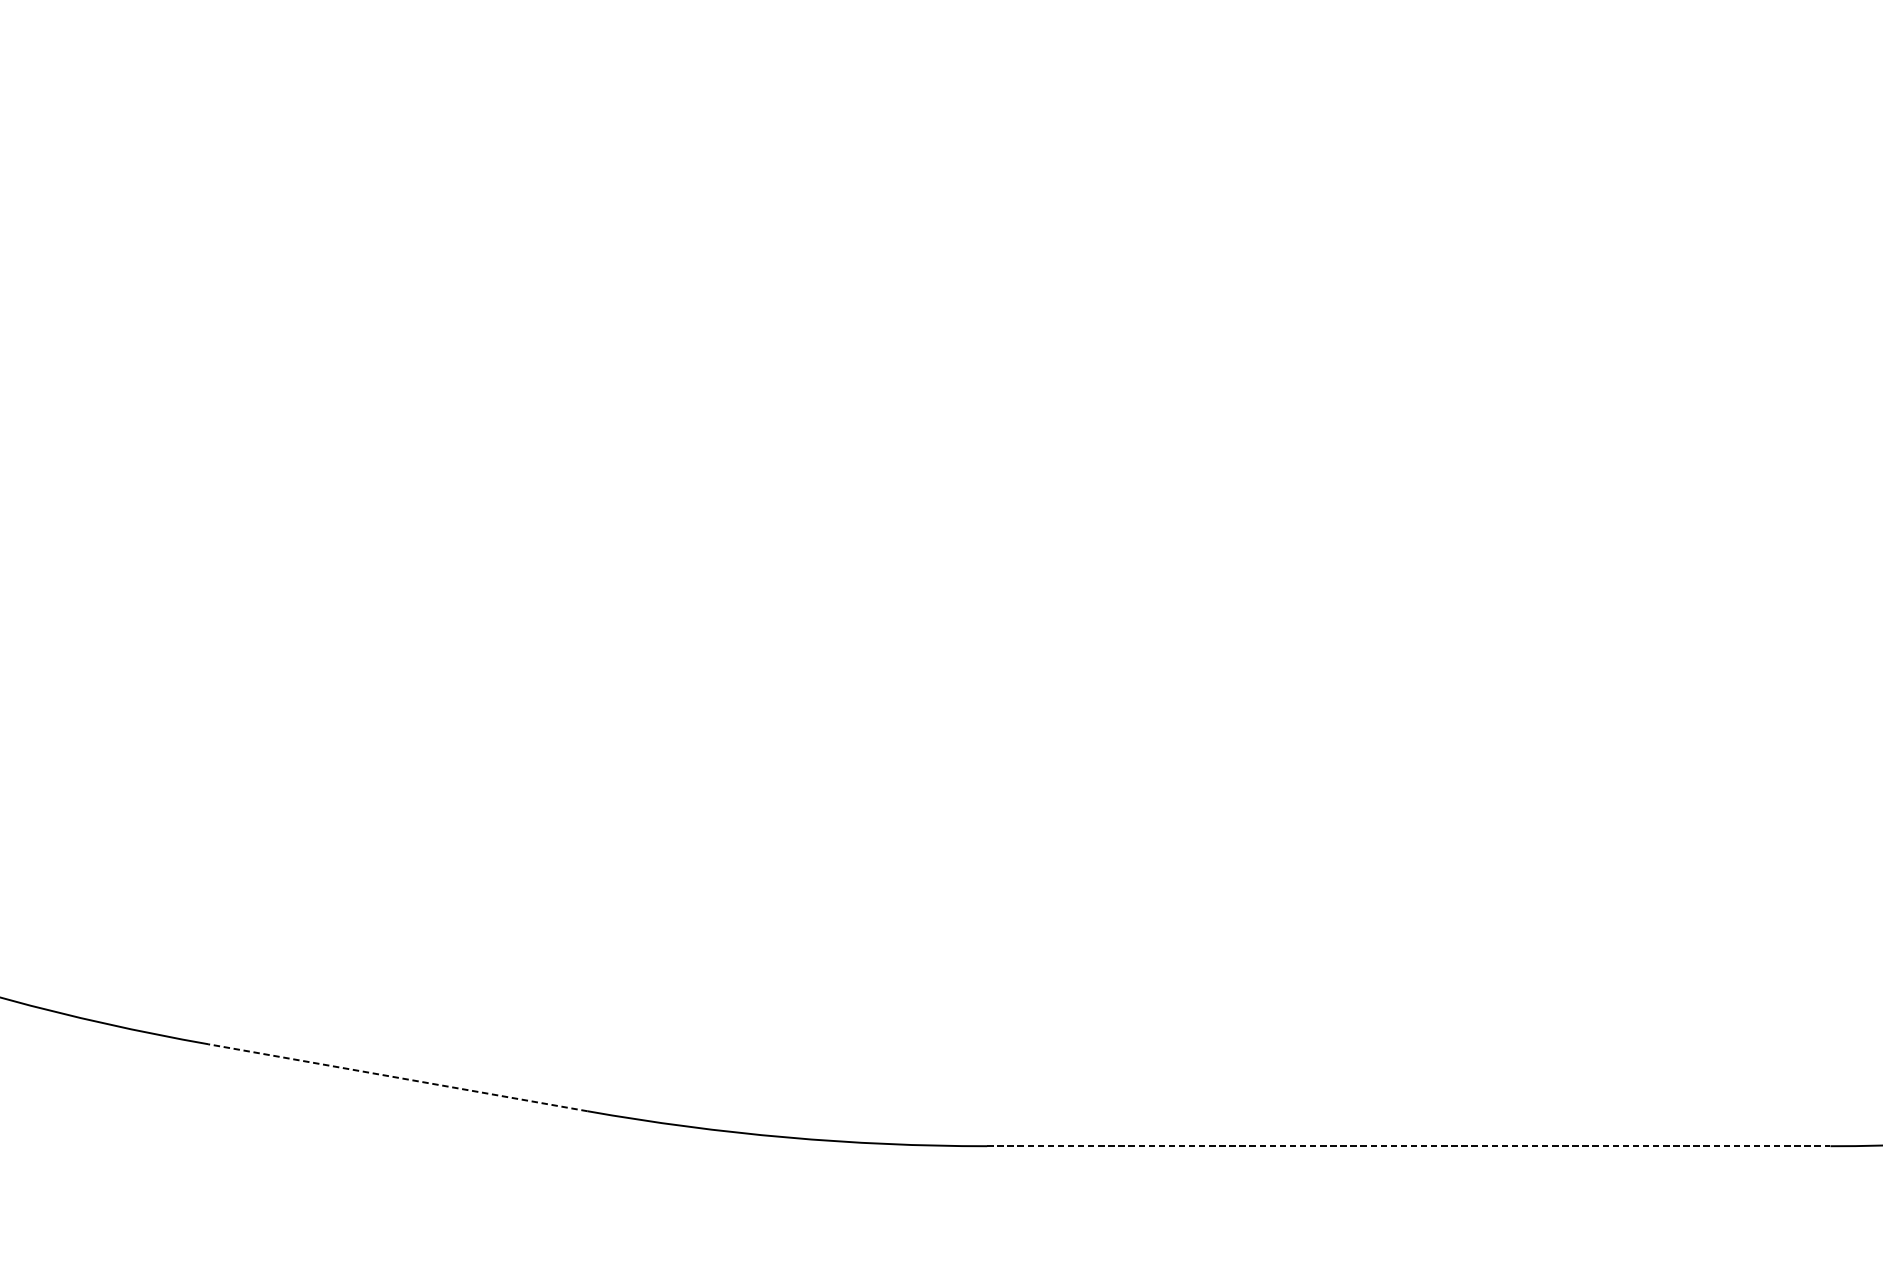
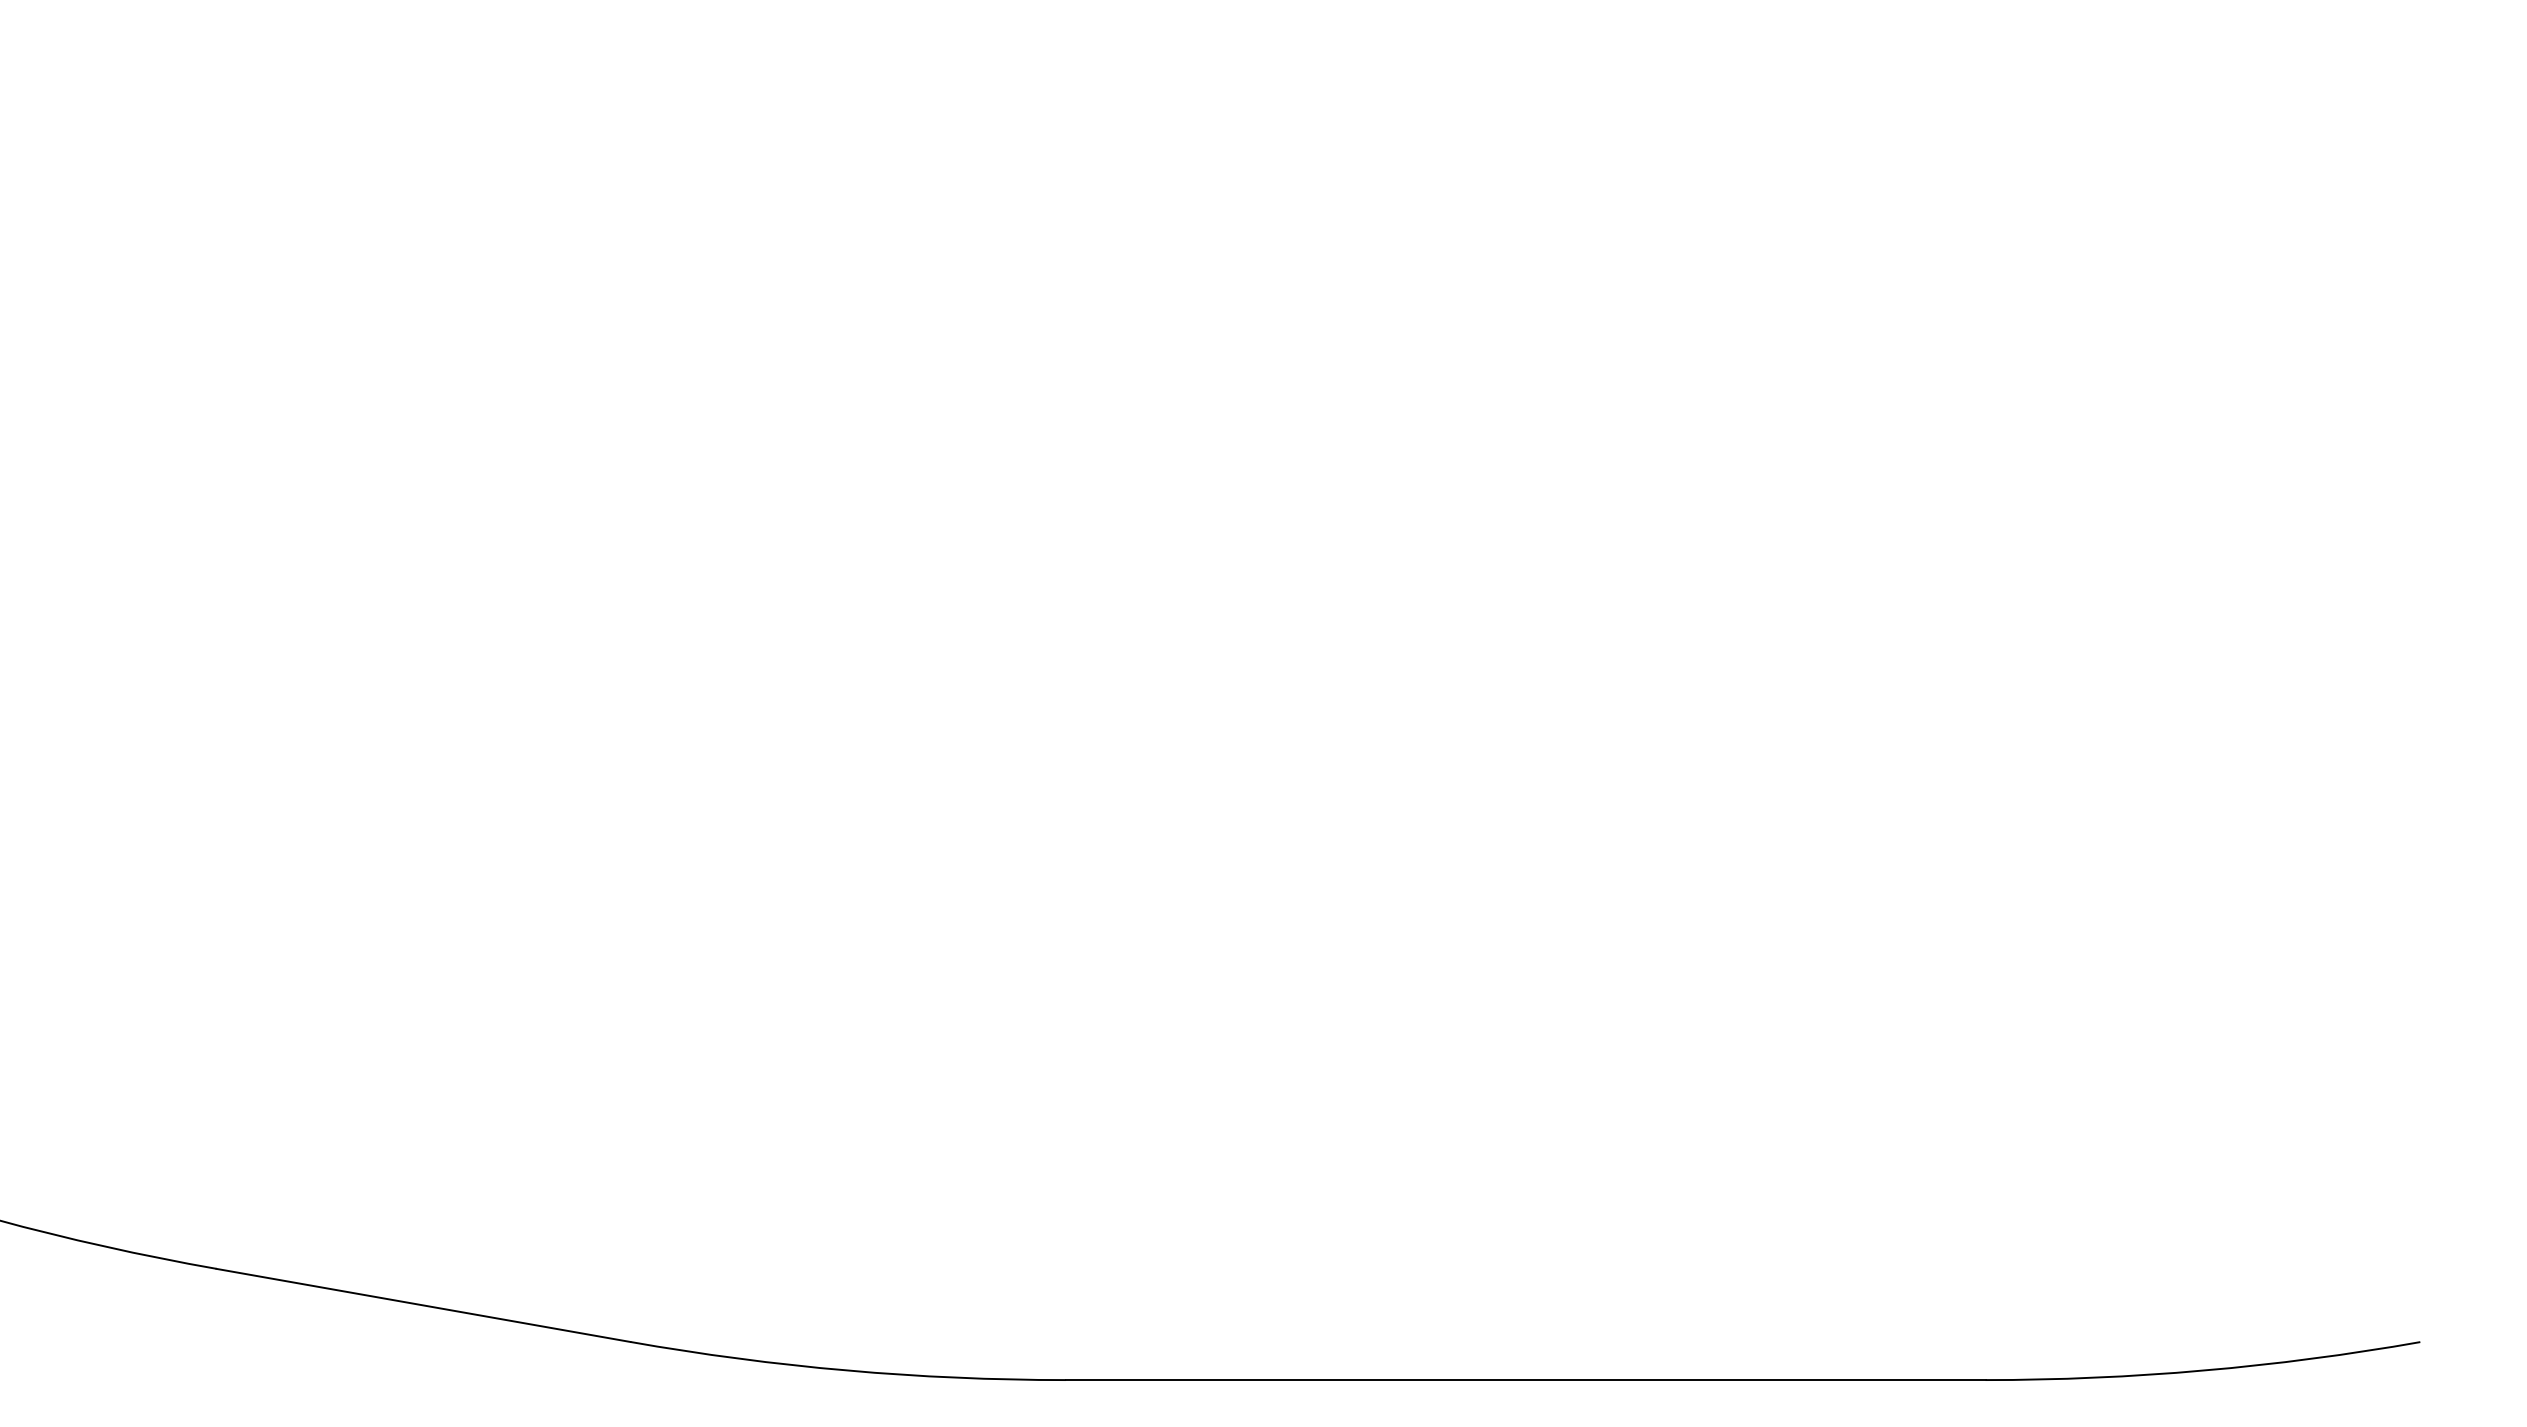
line: (397, 1077) -> (422, 1305), dashed -> solid
line: (1408, 1146) -> (1525, 1380), dashed -> solid

